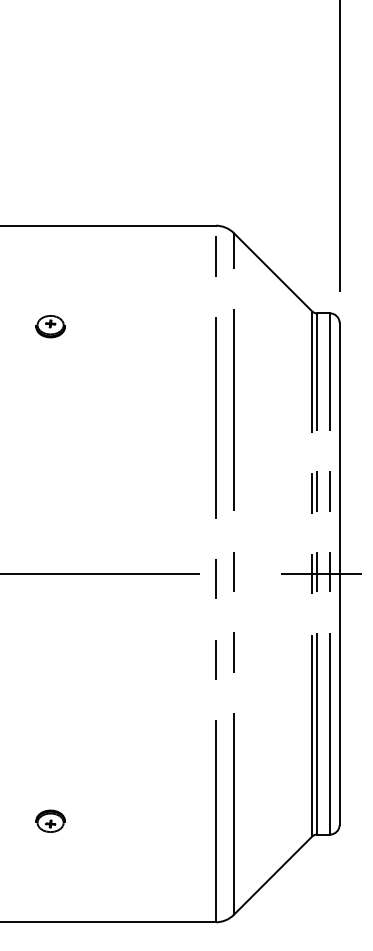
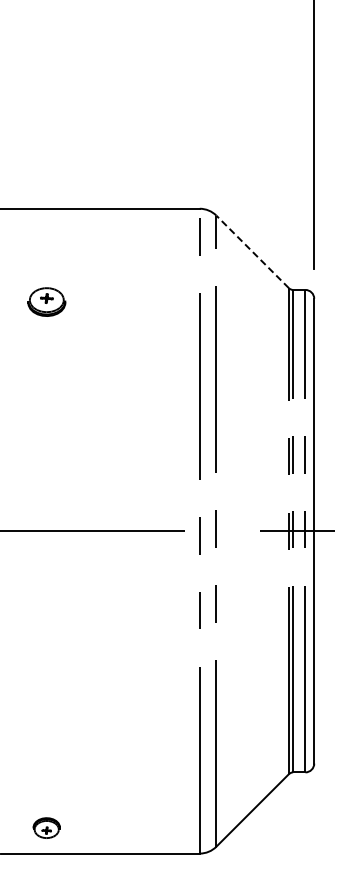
line: (272, 271) -> (252, 251), solid -> dashed
part: (50, 326) -> (46, 302), size x1.4
part: (50, 820) -> (46, 827), moved

